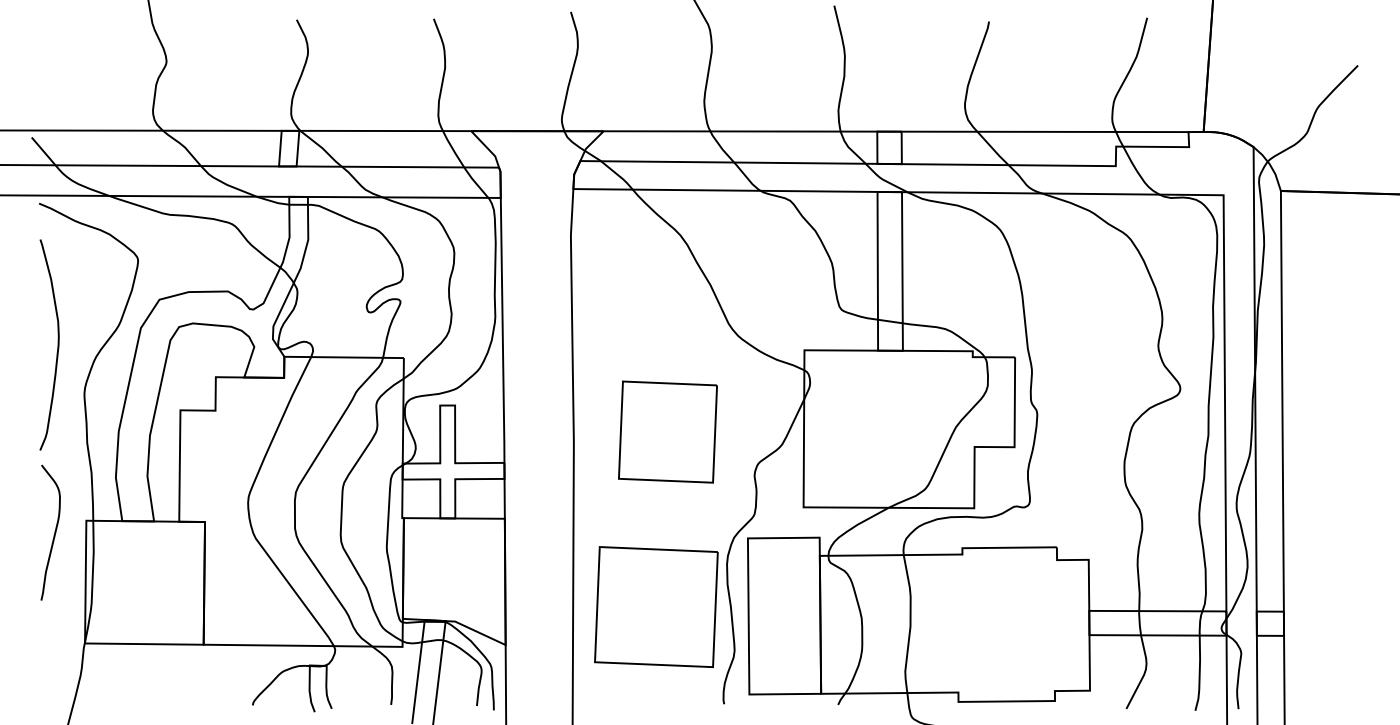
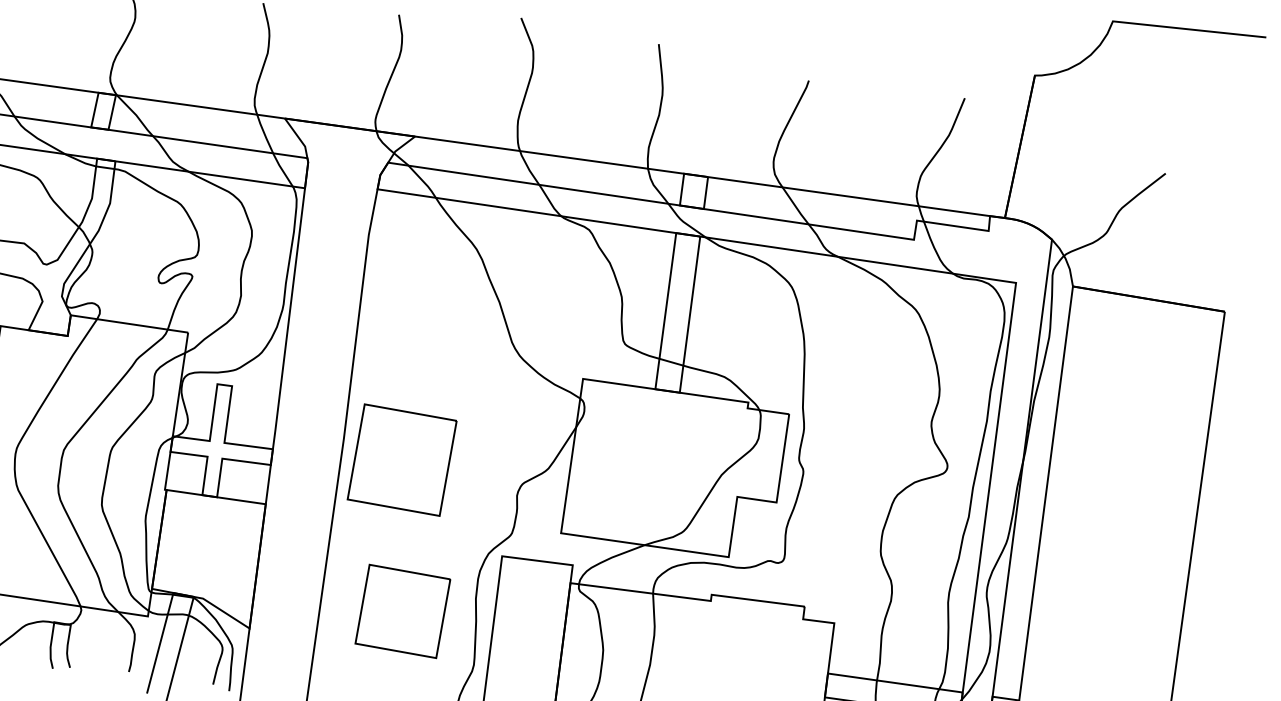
part: (667, 431) -> (401, 459), moved
part: (656, 606) -> (403, 610), size x0.7

